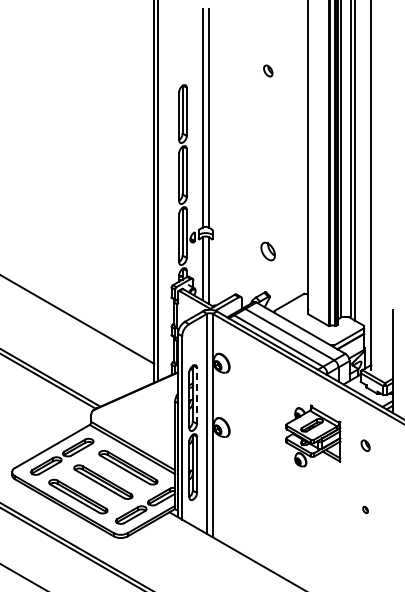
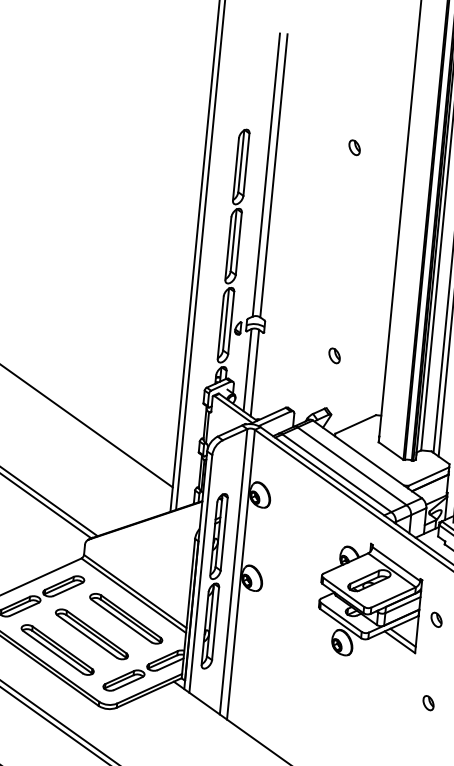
part: (268, 70) -> (354, 147), moved
part: (268, 251) -> (334, 355), size x0.62
line: (197, 395) -> (224, 533), dashed -> solid
part: (313, 435) -> (370, 600), size x1.43
part: (365, 509) -> (428, 702), size x1.67

